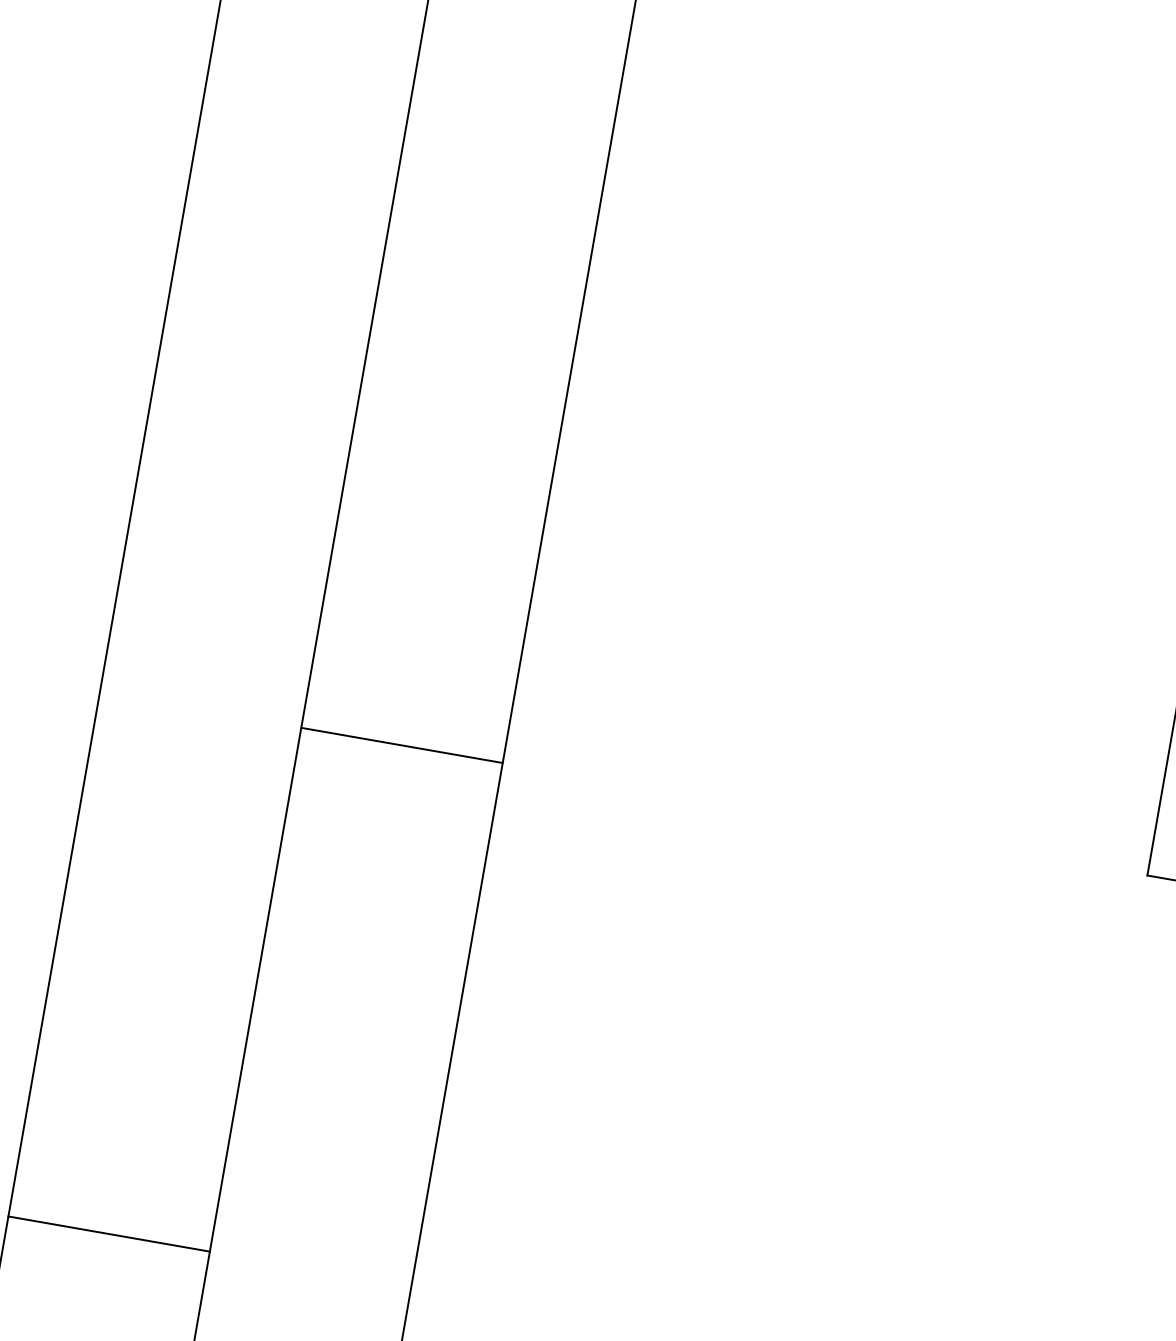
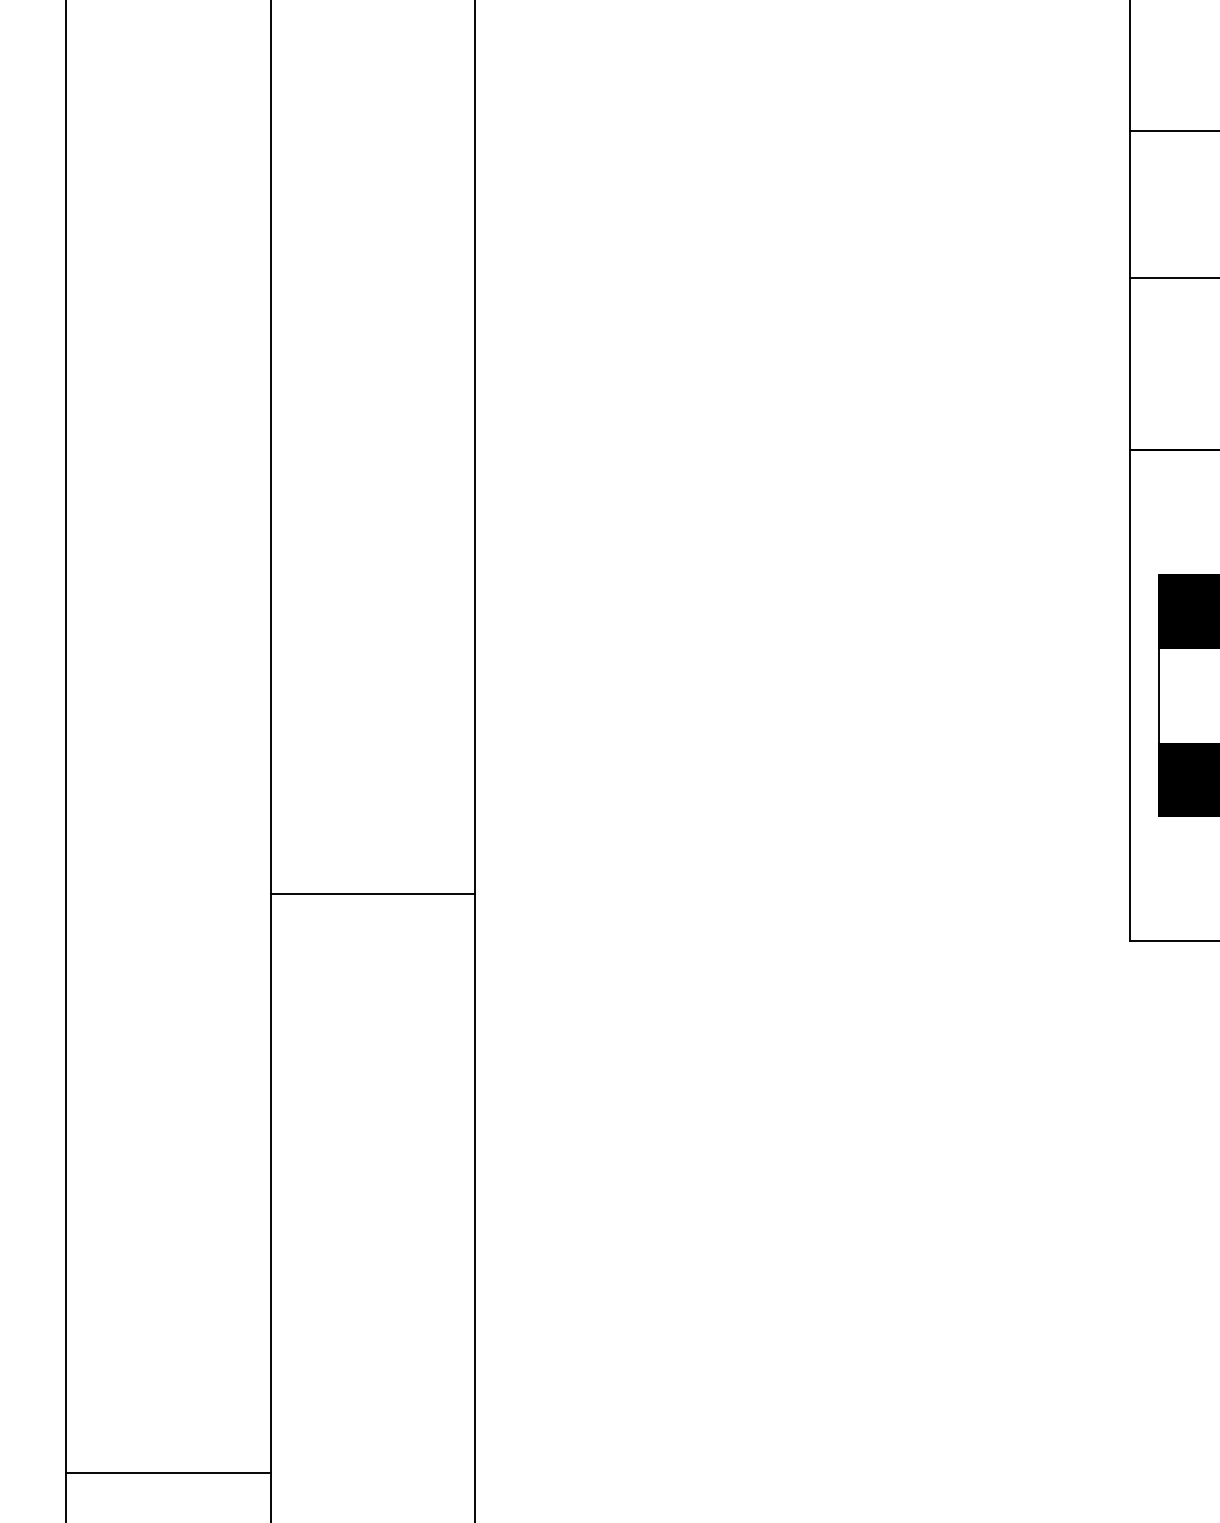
line: (401, 745) -> (372, 894), moved

